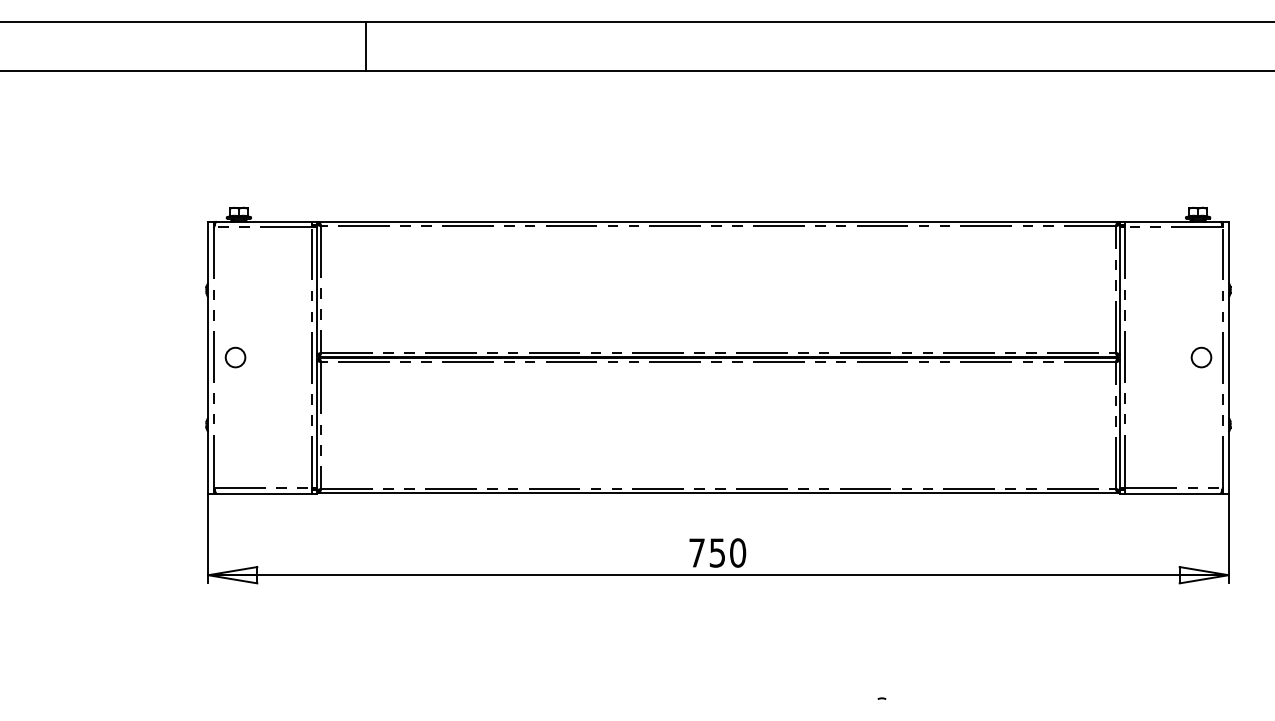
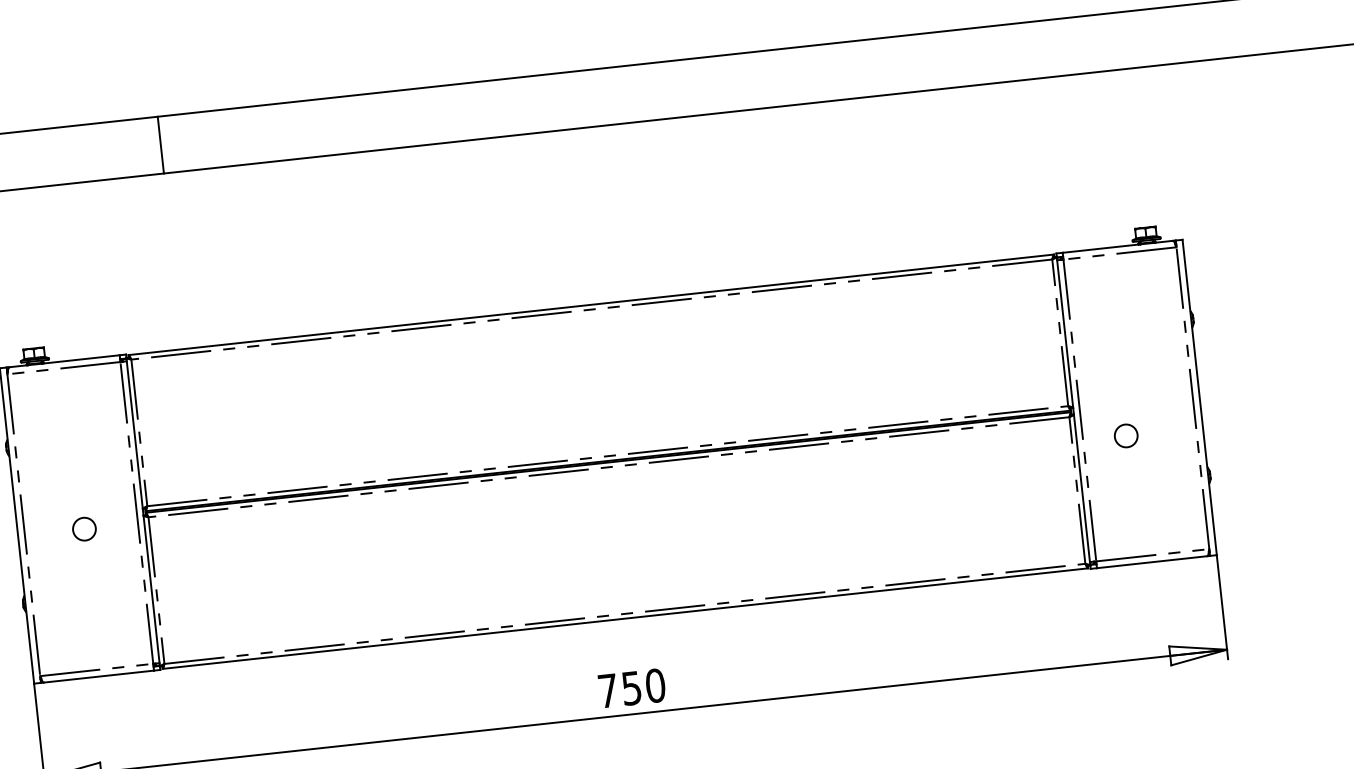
circle: (235, 357) -> (84, 529), moved
circle: (1201, 357) -> (1126, 435), moved

